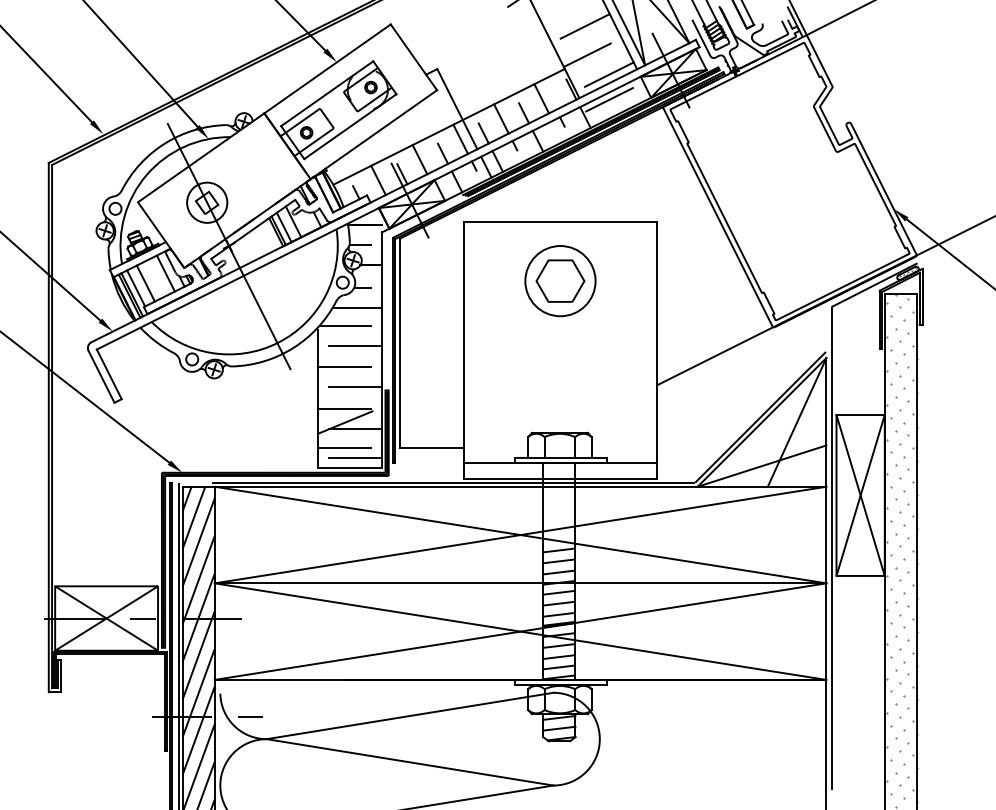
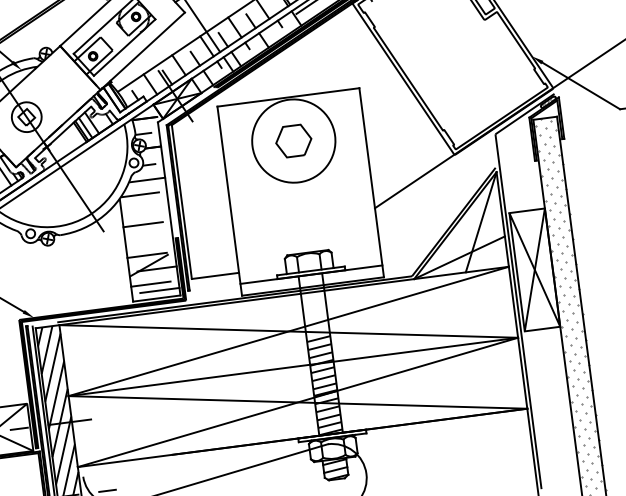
circle: (560, 281) -> (293, 141), size x1.6
line: (354, 346) -> (148, 208), removed
line: (354, 386) -> (152, 238), removed

